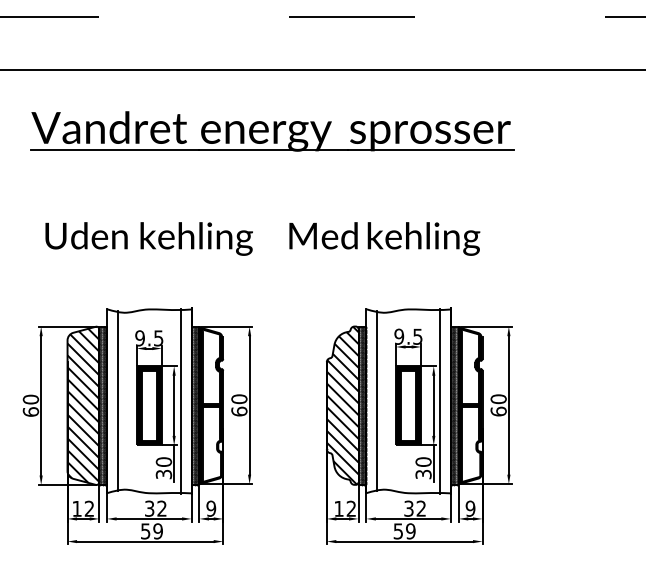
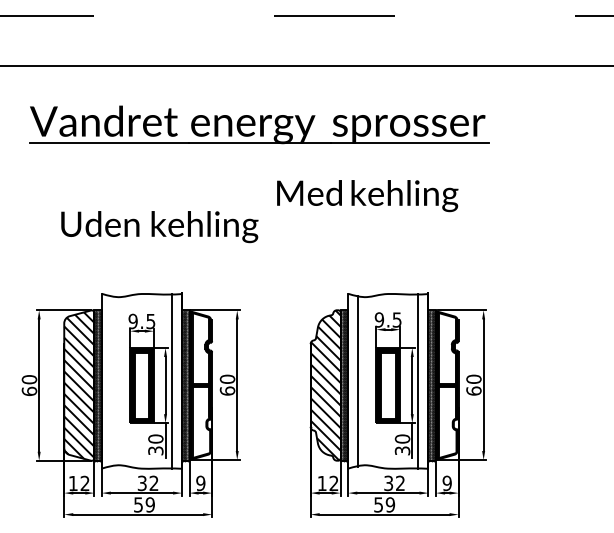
text: (148, 239) -> (159, 227), moved
text: (384, 239) -> (367, 196), moved
line: (117, 400) -> (111, 380), removed

